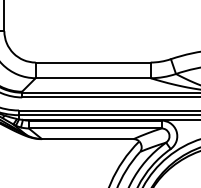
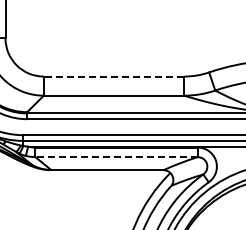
line: (92, 62) -> (113, 76), solid -> dashed
line: (95, 128) -> (116, 157), solid -> dashed

